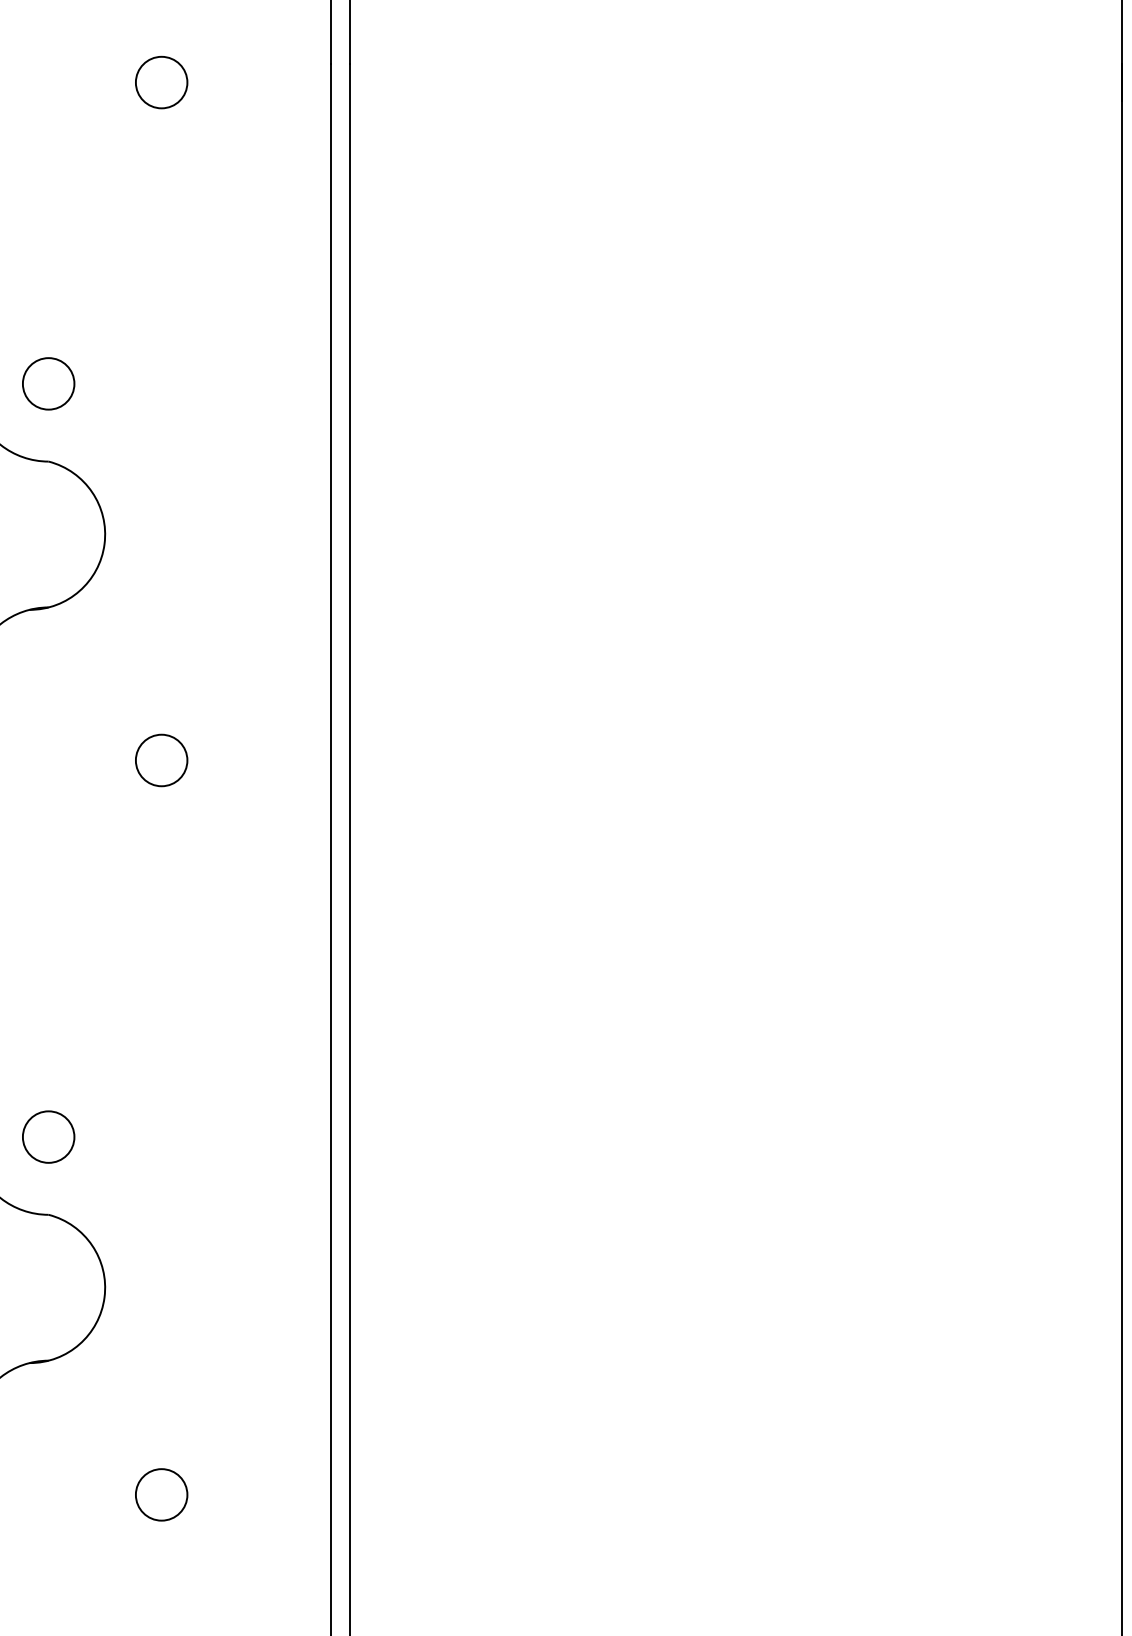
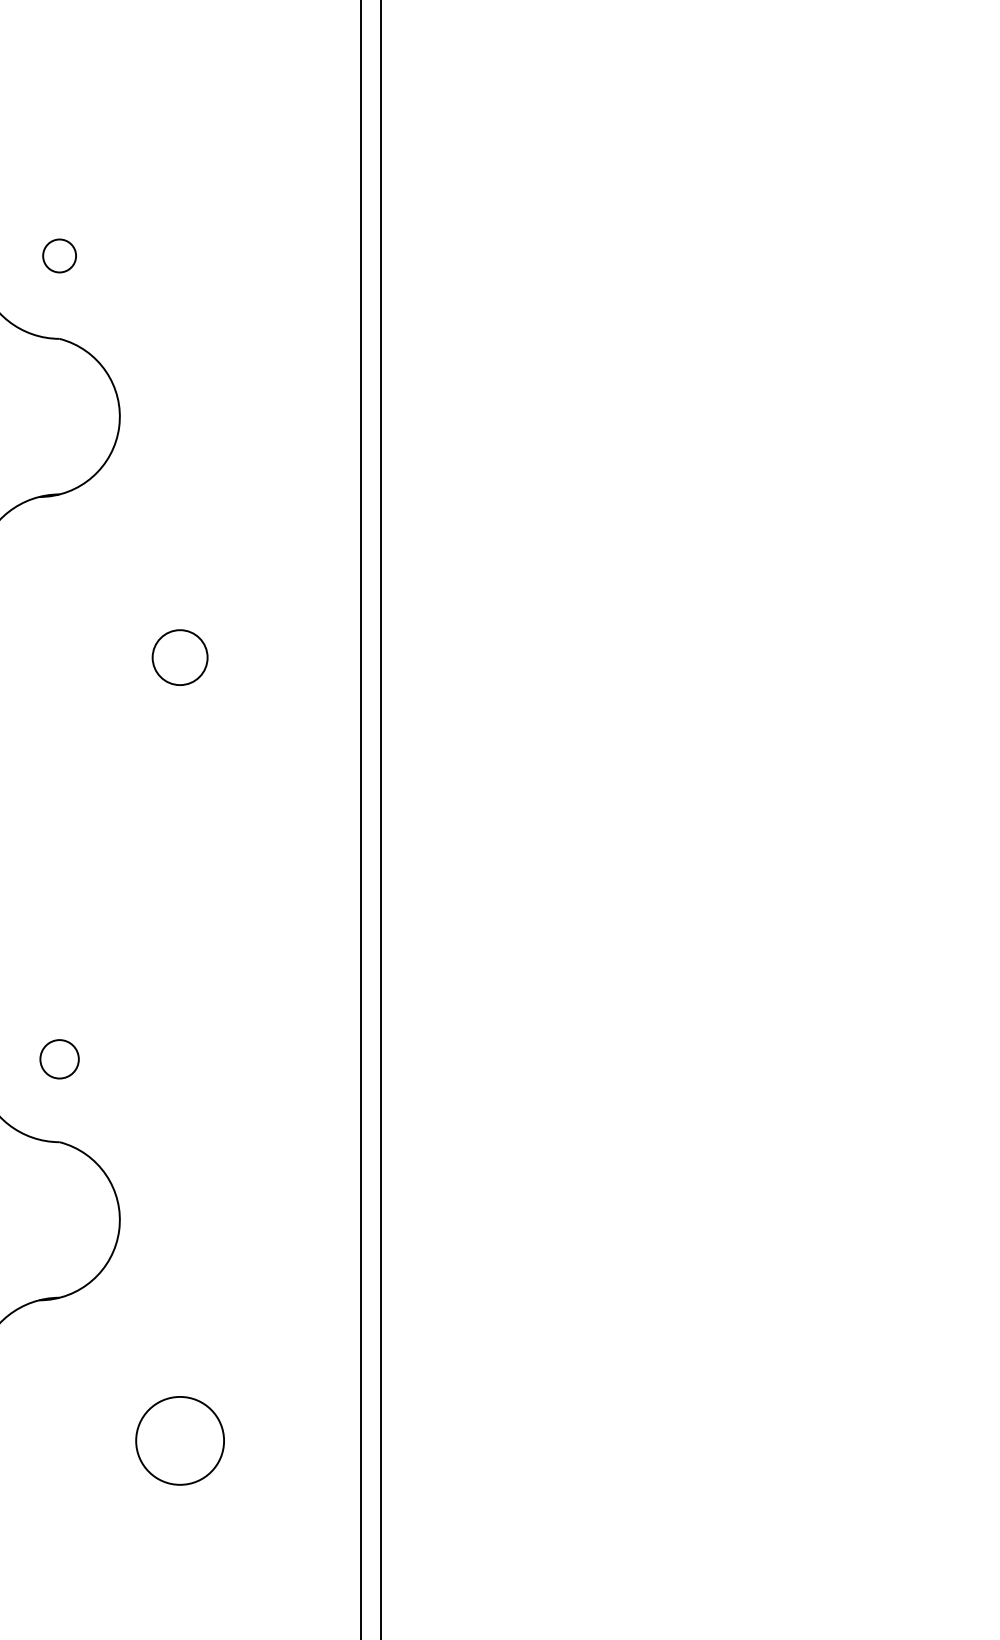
circle: (48, 383) -> (59, 255), size x0.6
circle: (48, 1136) -> (59, 1058), size x0.7
circle: (161, 1494) -> (179, 1440), size x1.6

